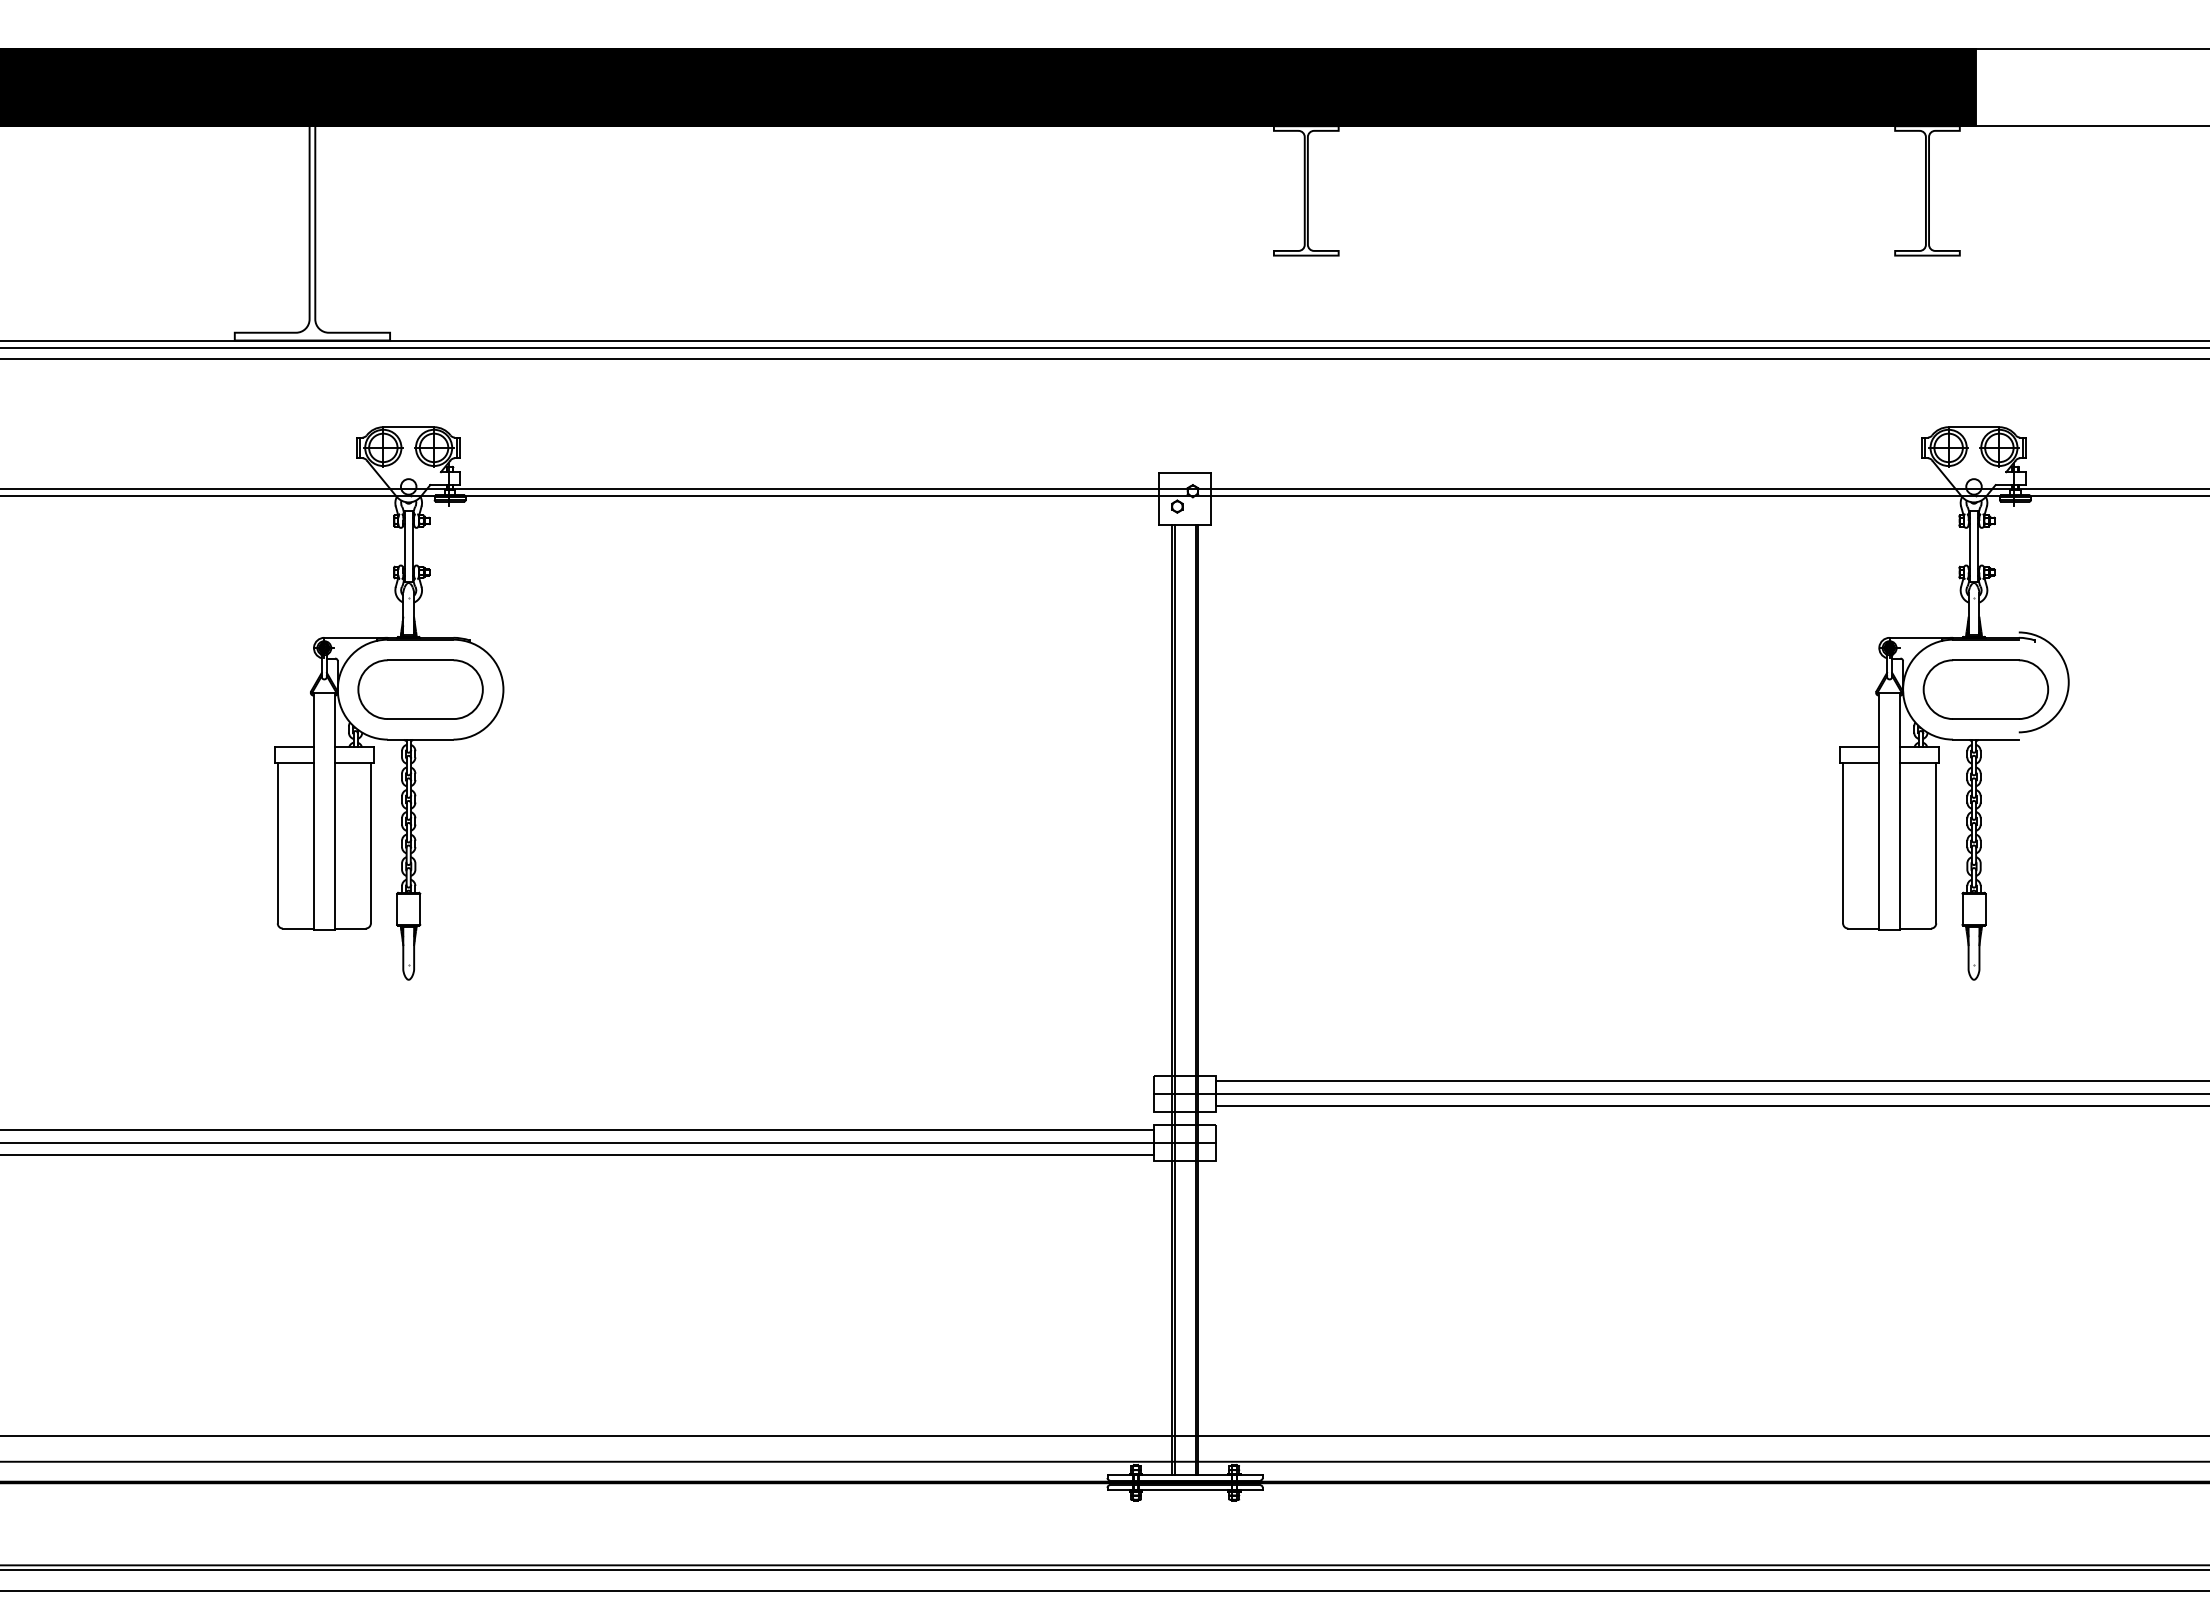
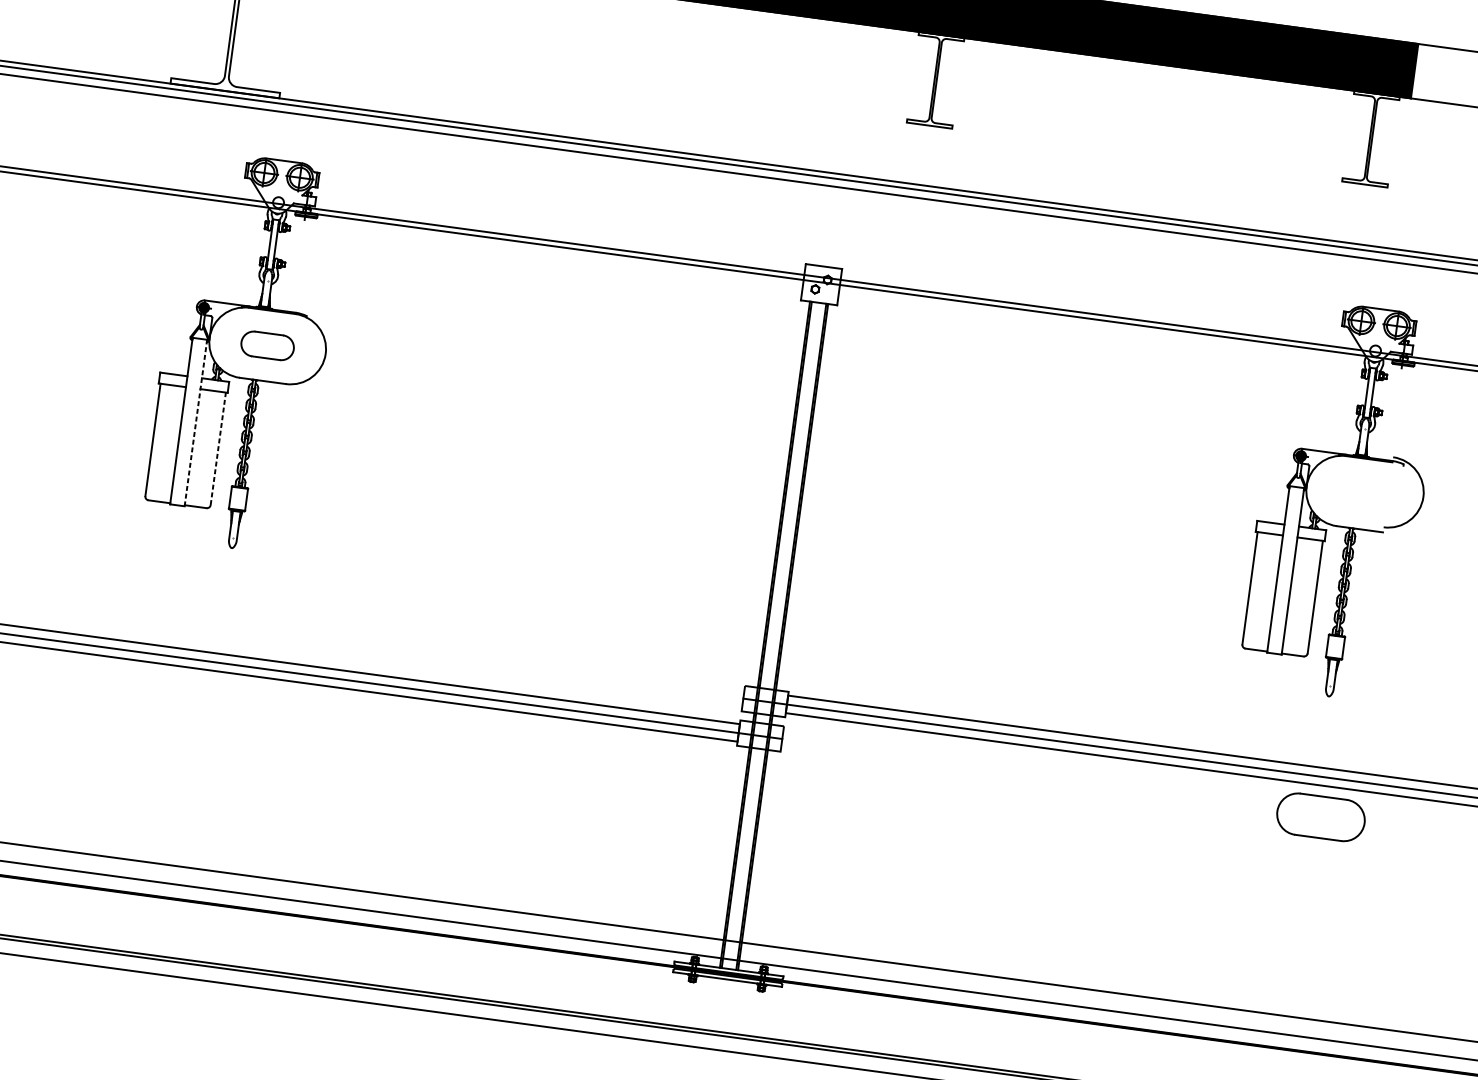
part: (420, 689) -> (267, 345), size x0.6
part: (1985, 689) -> (1320, 817), moved
line: (334, 811) -> (195, 423), solid -> dashed
line: (370, 842) -> (218, 448), solid -> dashed

